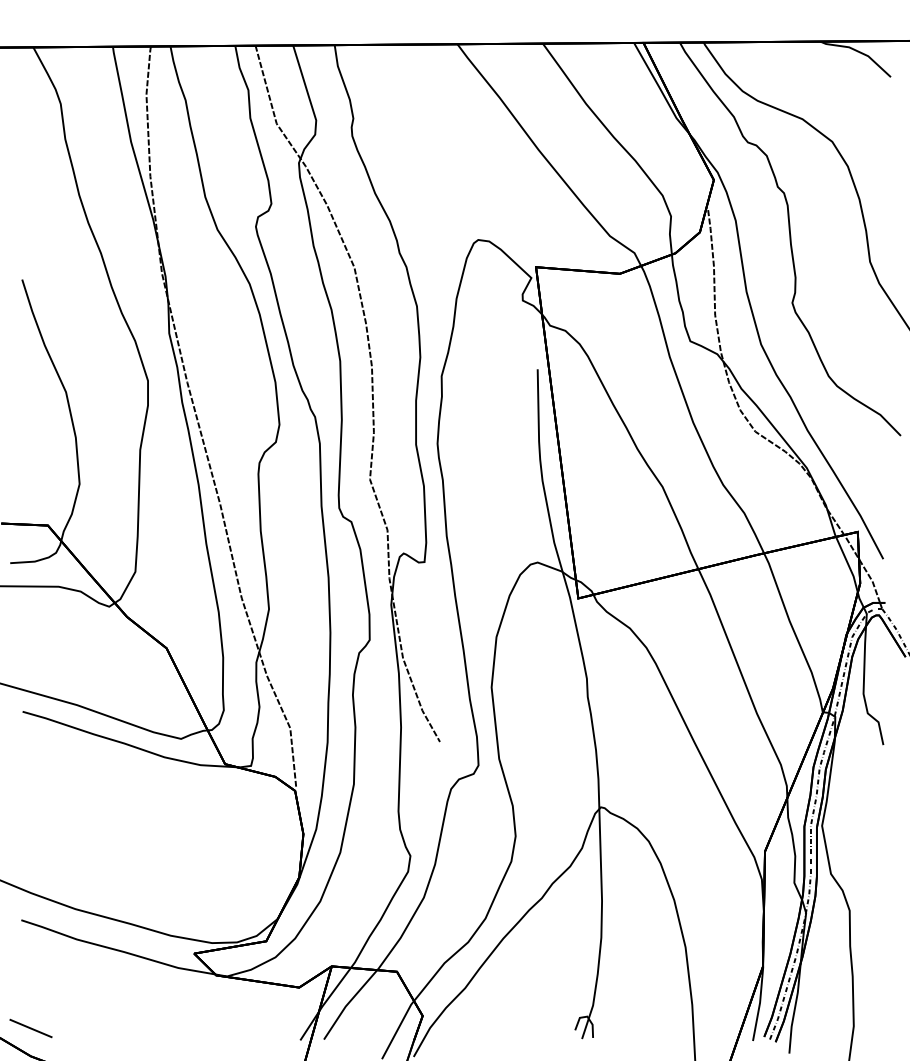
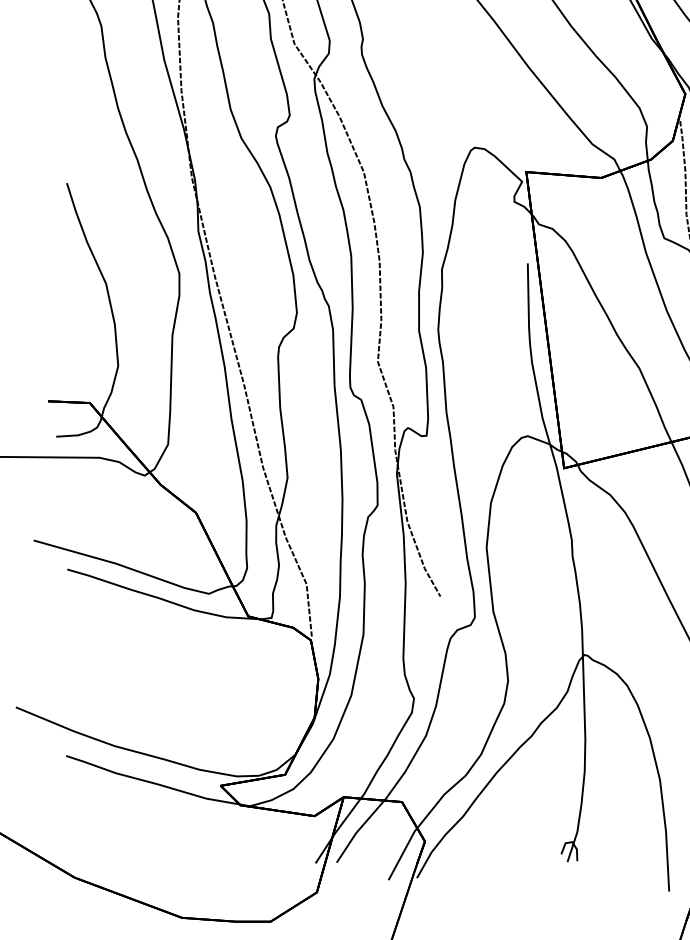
line: (30, 1028) -> (74, 852), removed

